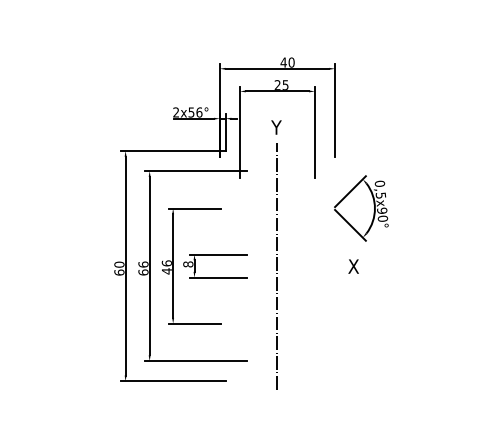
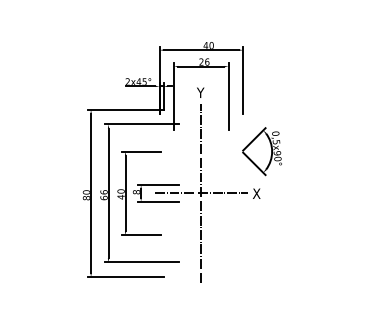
text: (285, 84) -> (207, 61), 25 -> 26
text: (195, 112) -> (141, 81), 2x56° -> 2x45°
text: (166, 263) -> (120, 191), 46 -> 40
line: (277, 266) -> (201, 193), added
text: (119, 272) -> (86, 198), 60 -> 80

